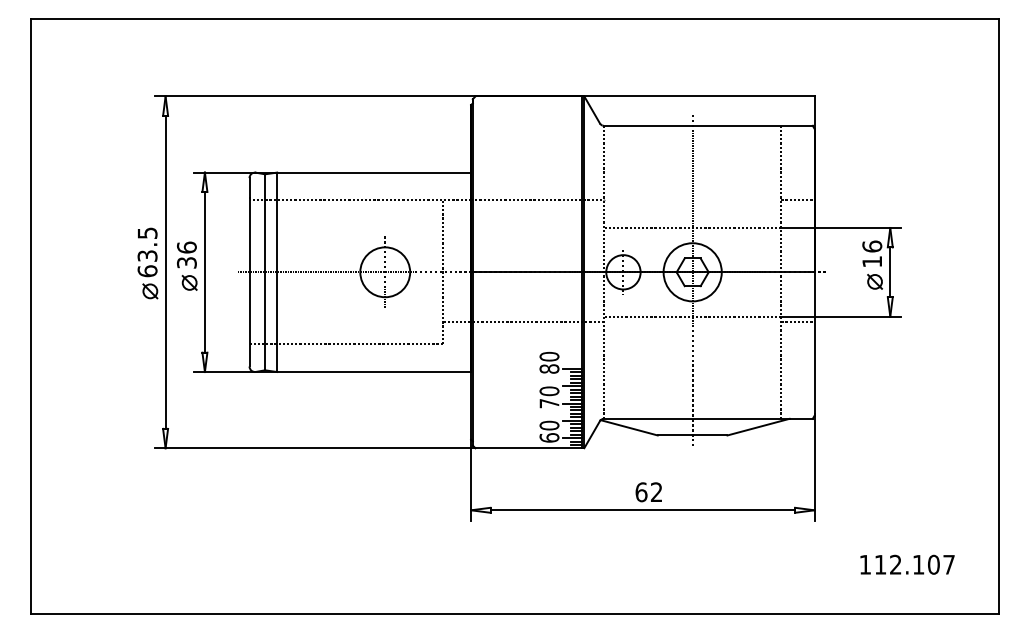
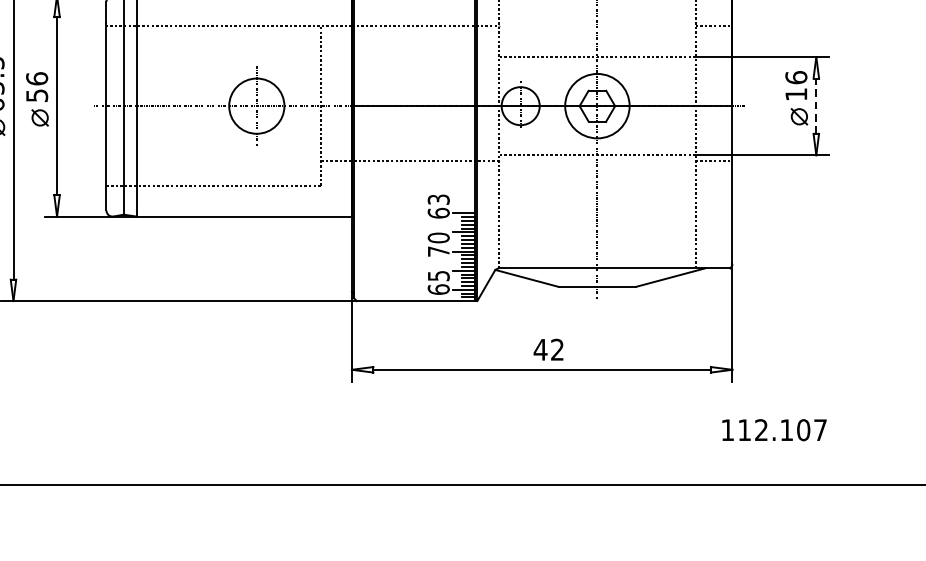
text: (186, 262) -> (36, 95), 36 -> 56
line: (890, 272) -> (816, 106), solid -> dashed
text: (549, 362) -> (438, 206), 80 -> 63
text: (549, 425) -> (438, 275), 60 -> 65
text: (641, 492) -> (540, 350), 62 -> 42
text: (907, 564) -> (774, 429), moved

